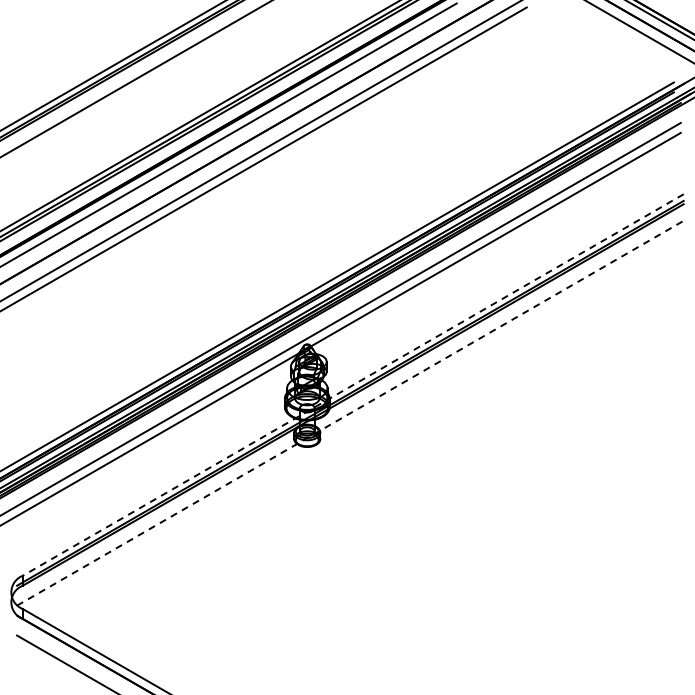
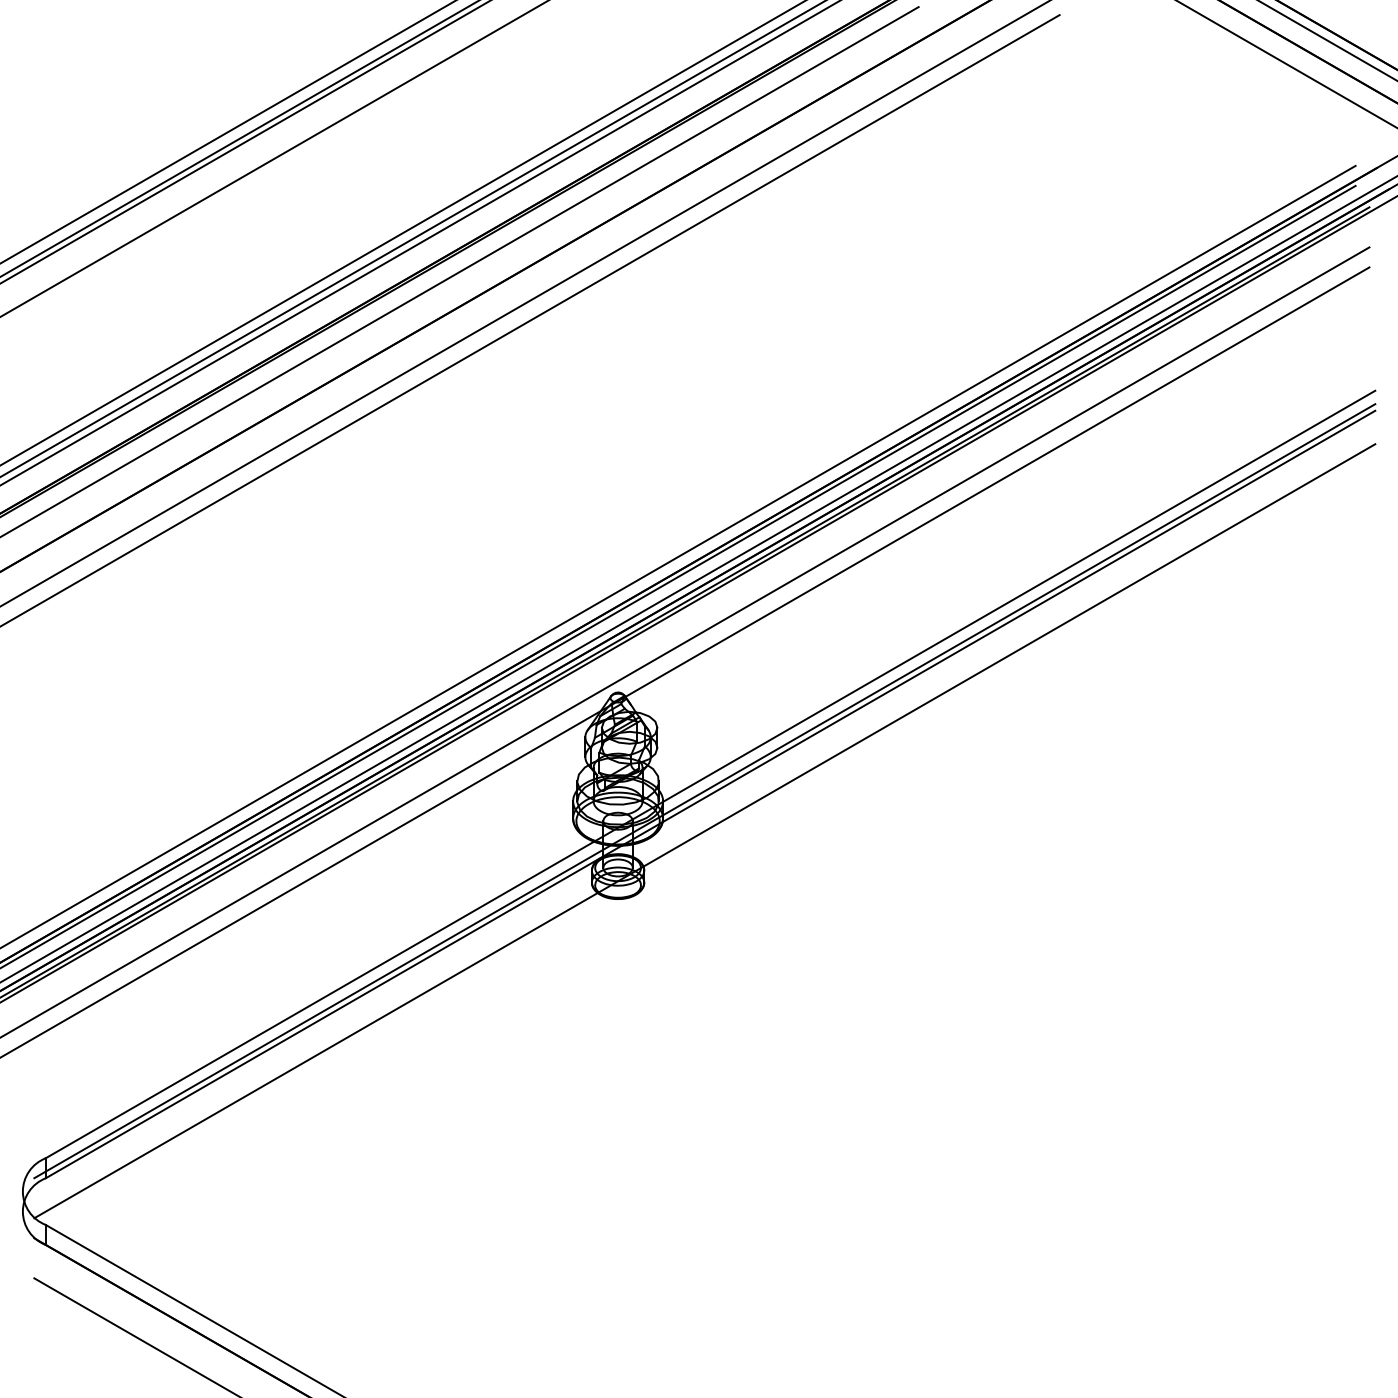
line: (353, 385) -> (711, 775), dashed -> solid
line: (350, 413) -> (705, 831), dashed -> solid

